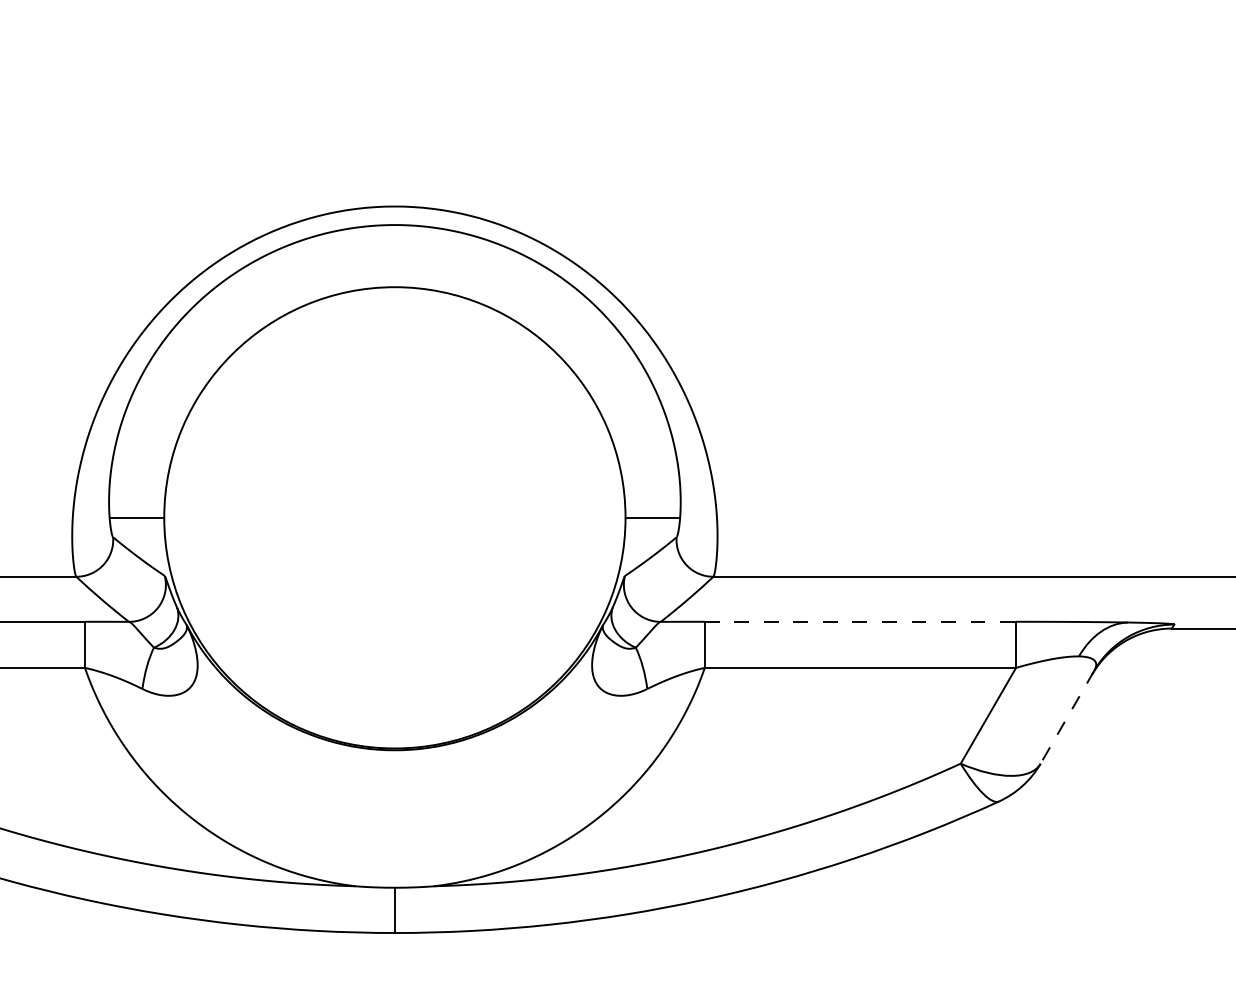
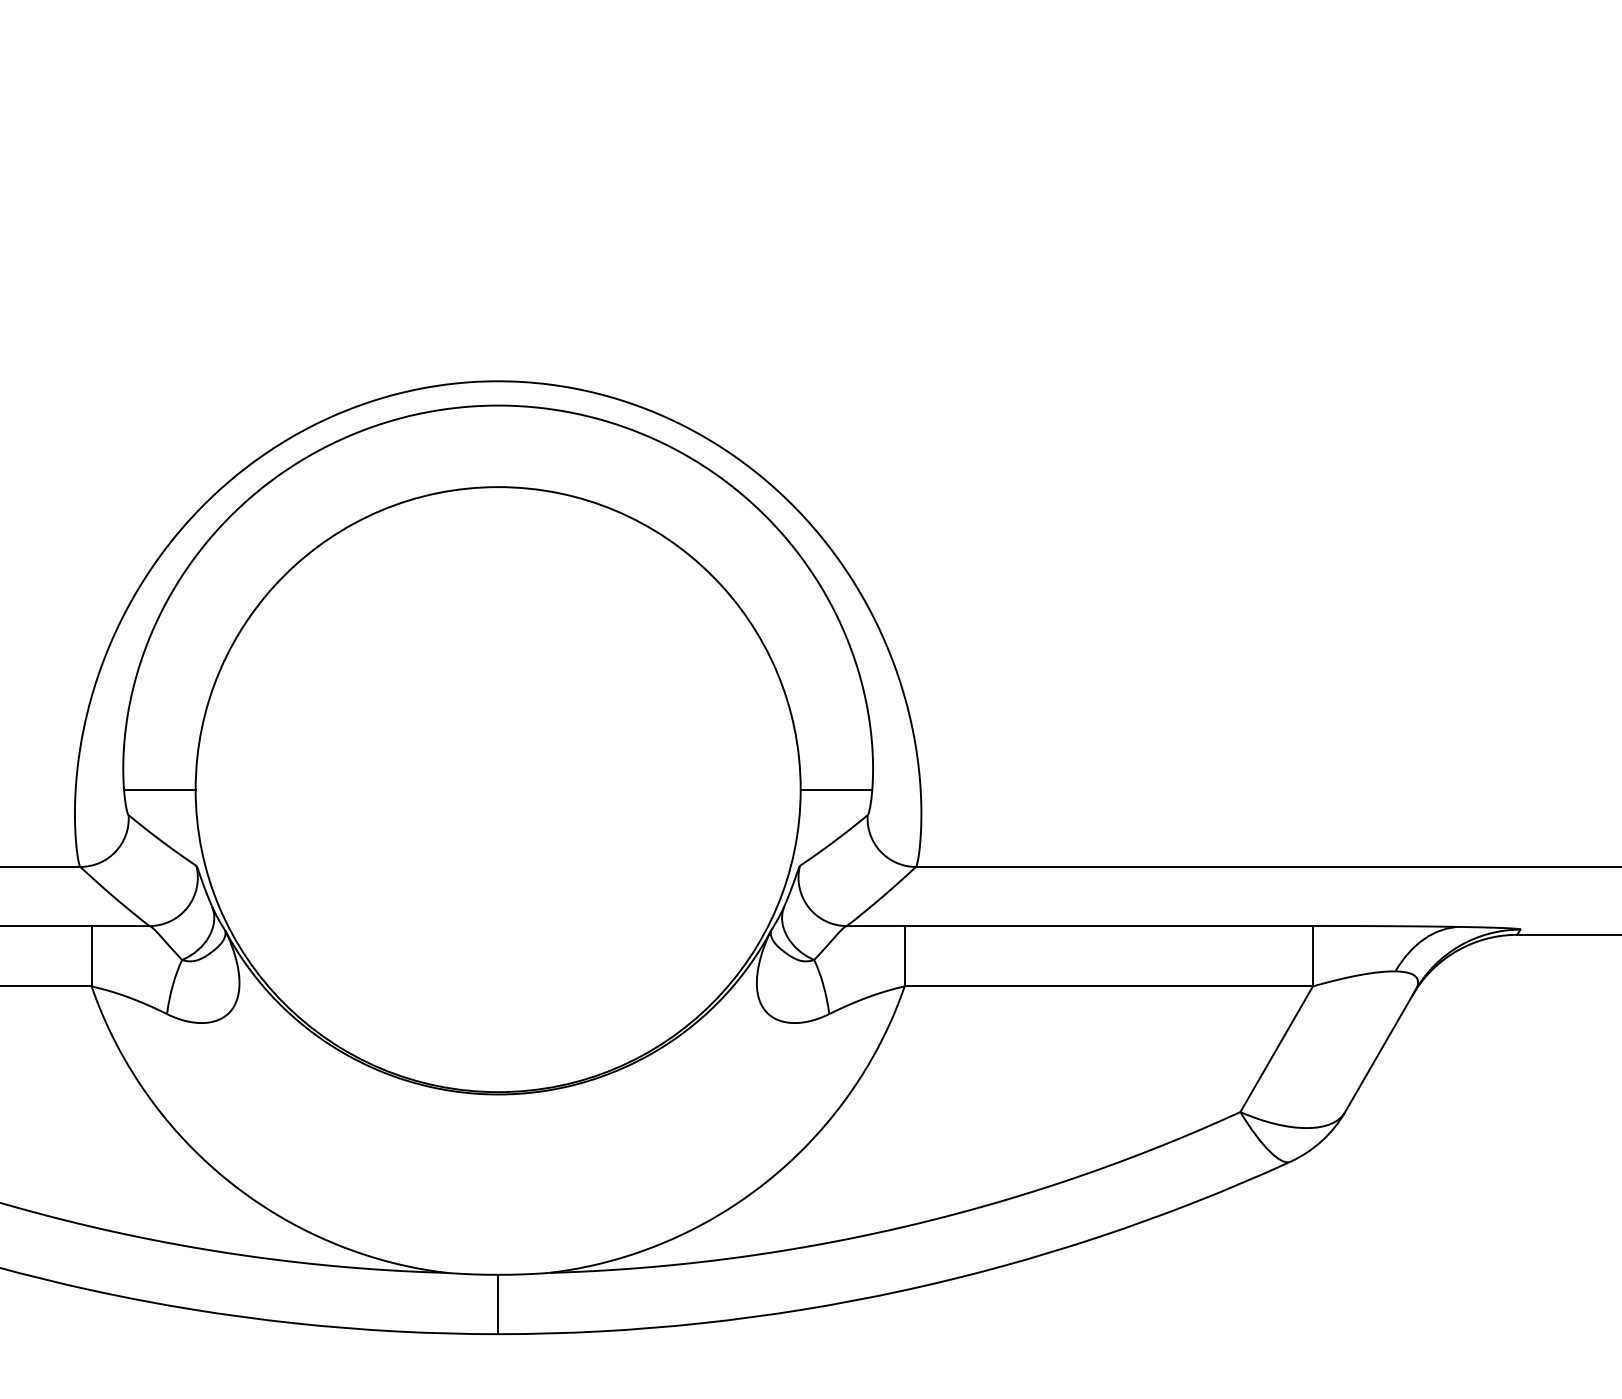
line: (860, 621) -> (1109, 925), dashed -> solid
line: (1067, 717) -> (1380, 1051), dashed -> solid

